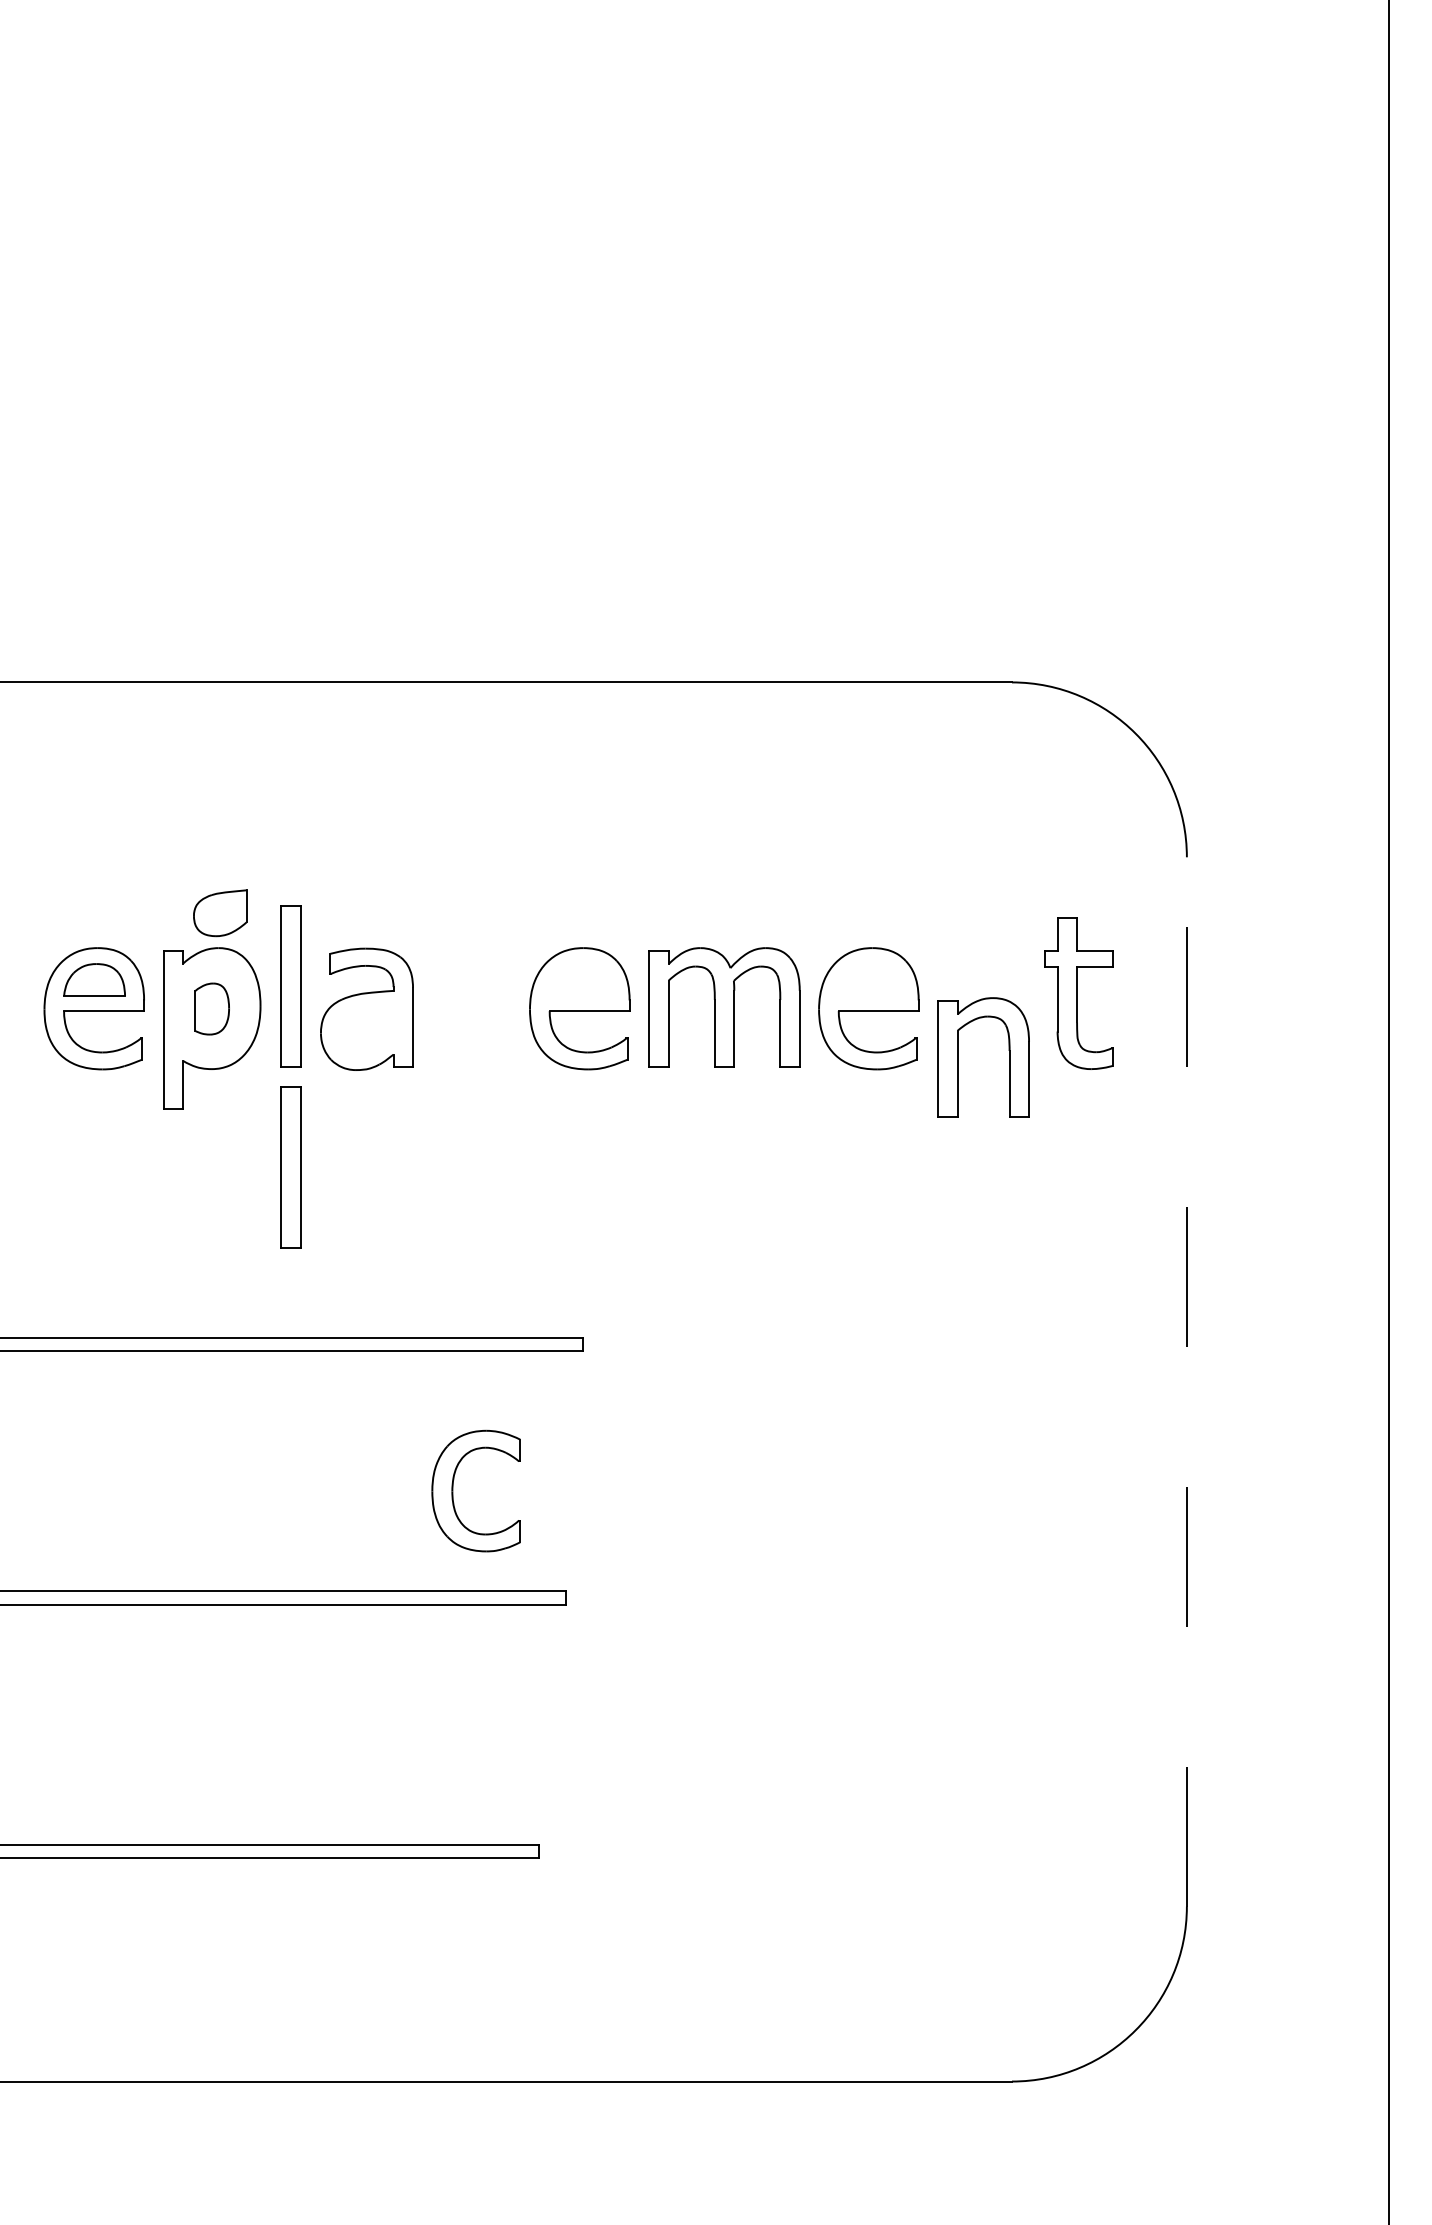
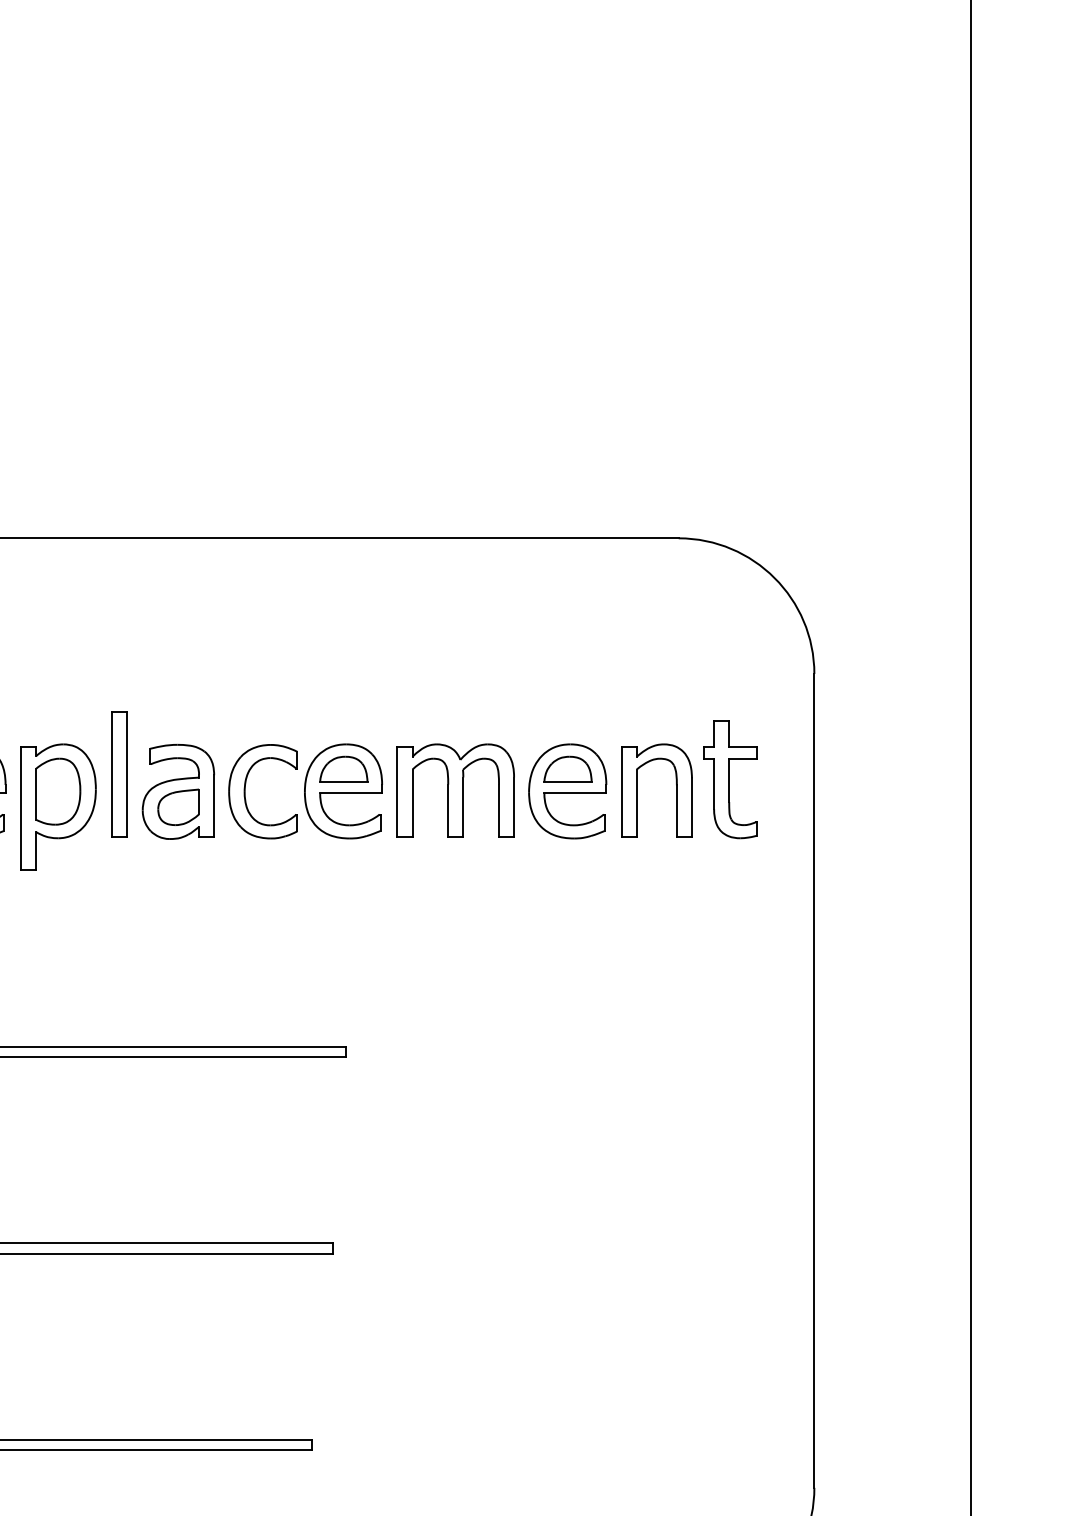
part: (220, 913) -> (178, 807), moved
part: (579, 979) -> (343, 768), added
part: (869, 979) -> (568, 768), added
part: (211, 1008) -> (57, 791), size x1.67
part: (958, 1057) -> (637, 790), moved
part: (290, 1167) -> (119, 914), removed
line: (1186, 1381) -> (814, 1080), dashed -> solid
part: (453, 1490) -> (245, 791), moved

